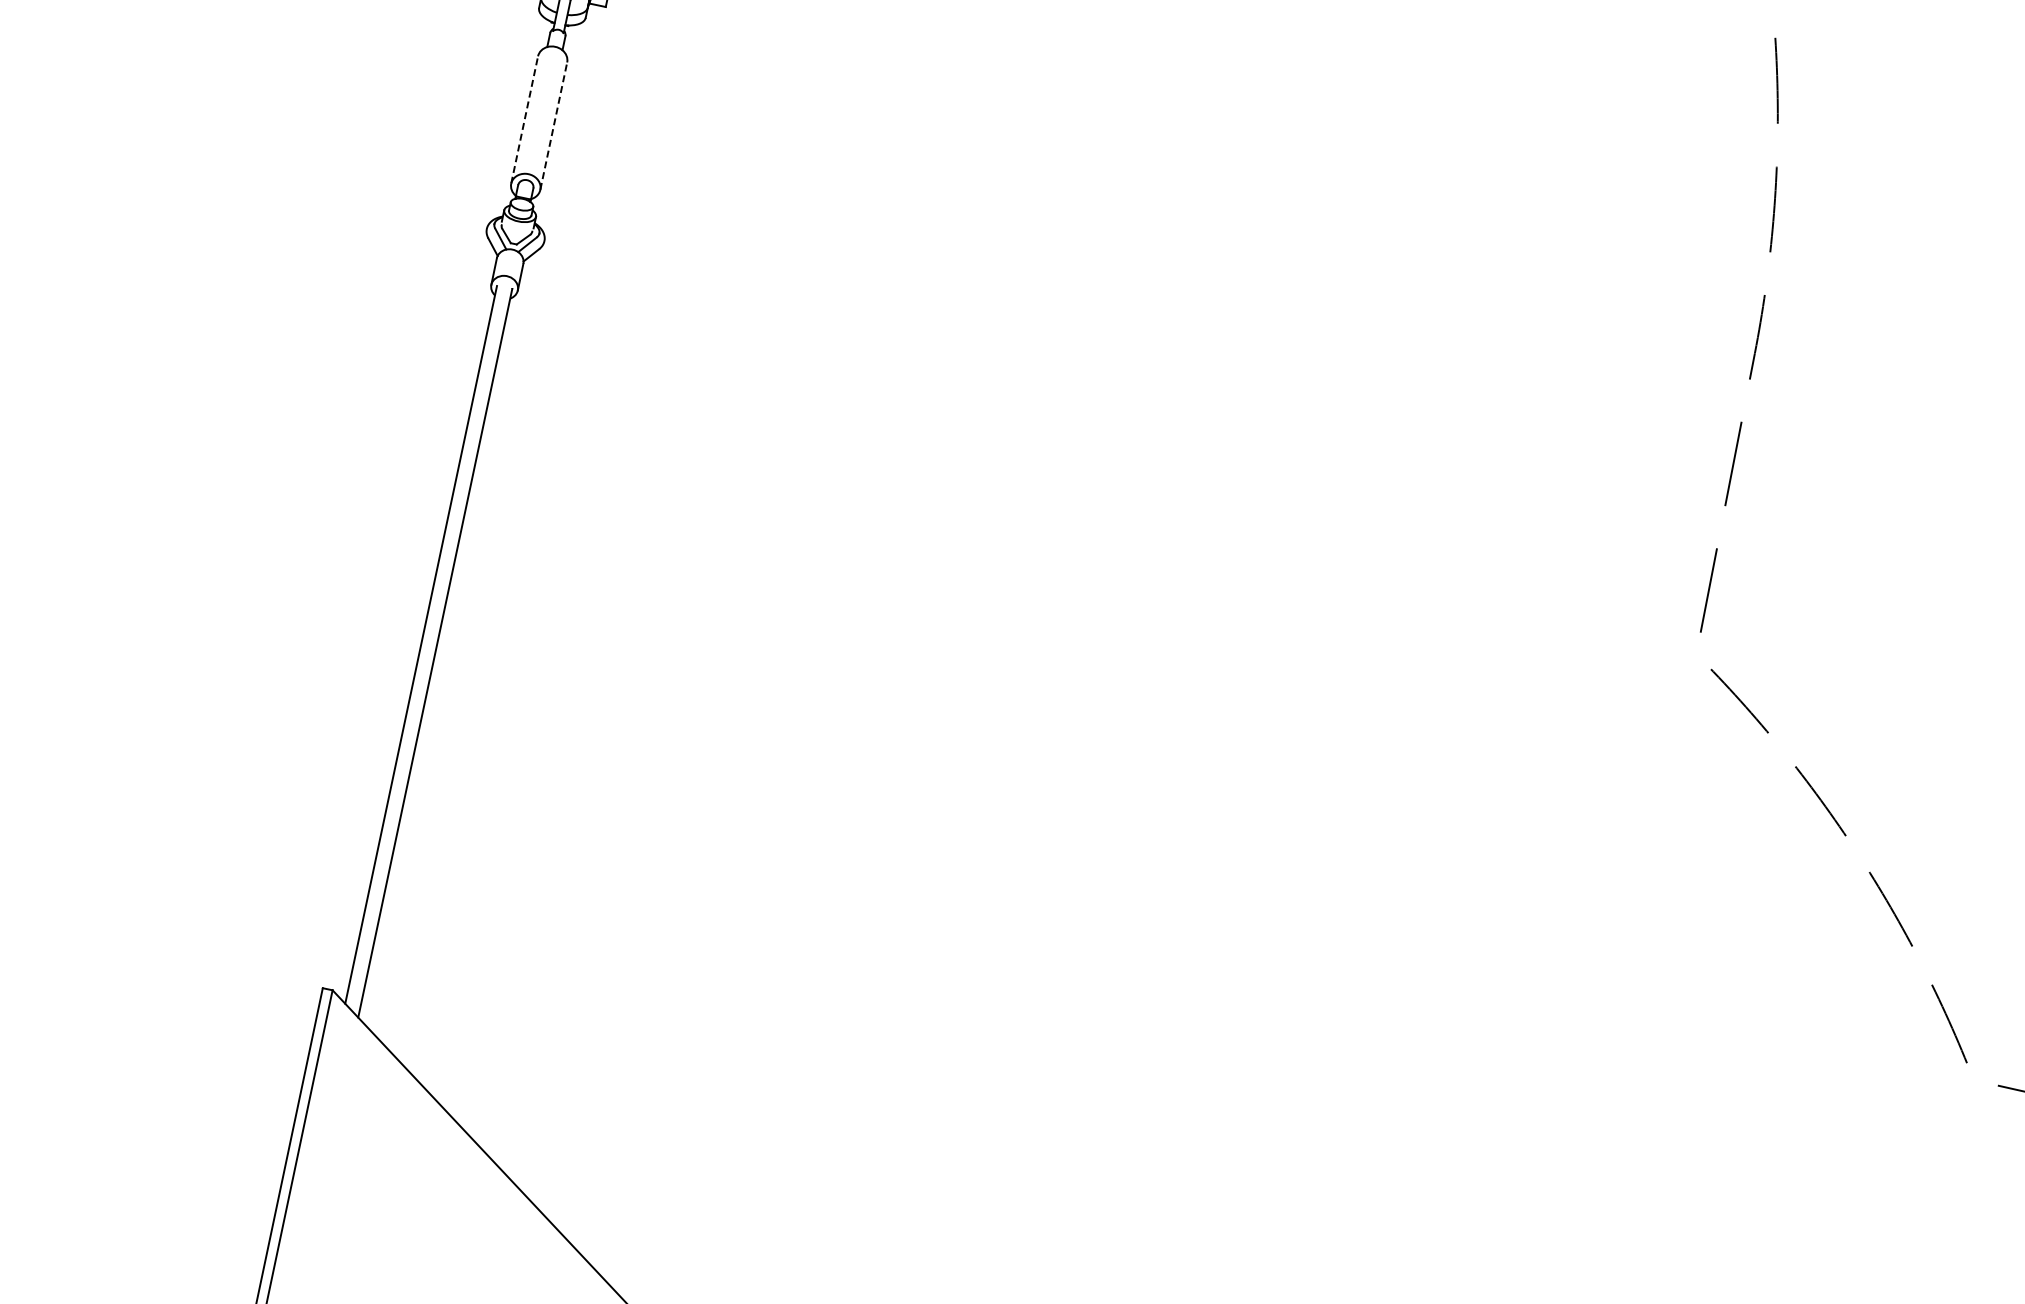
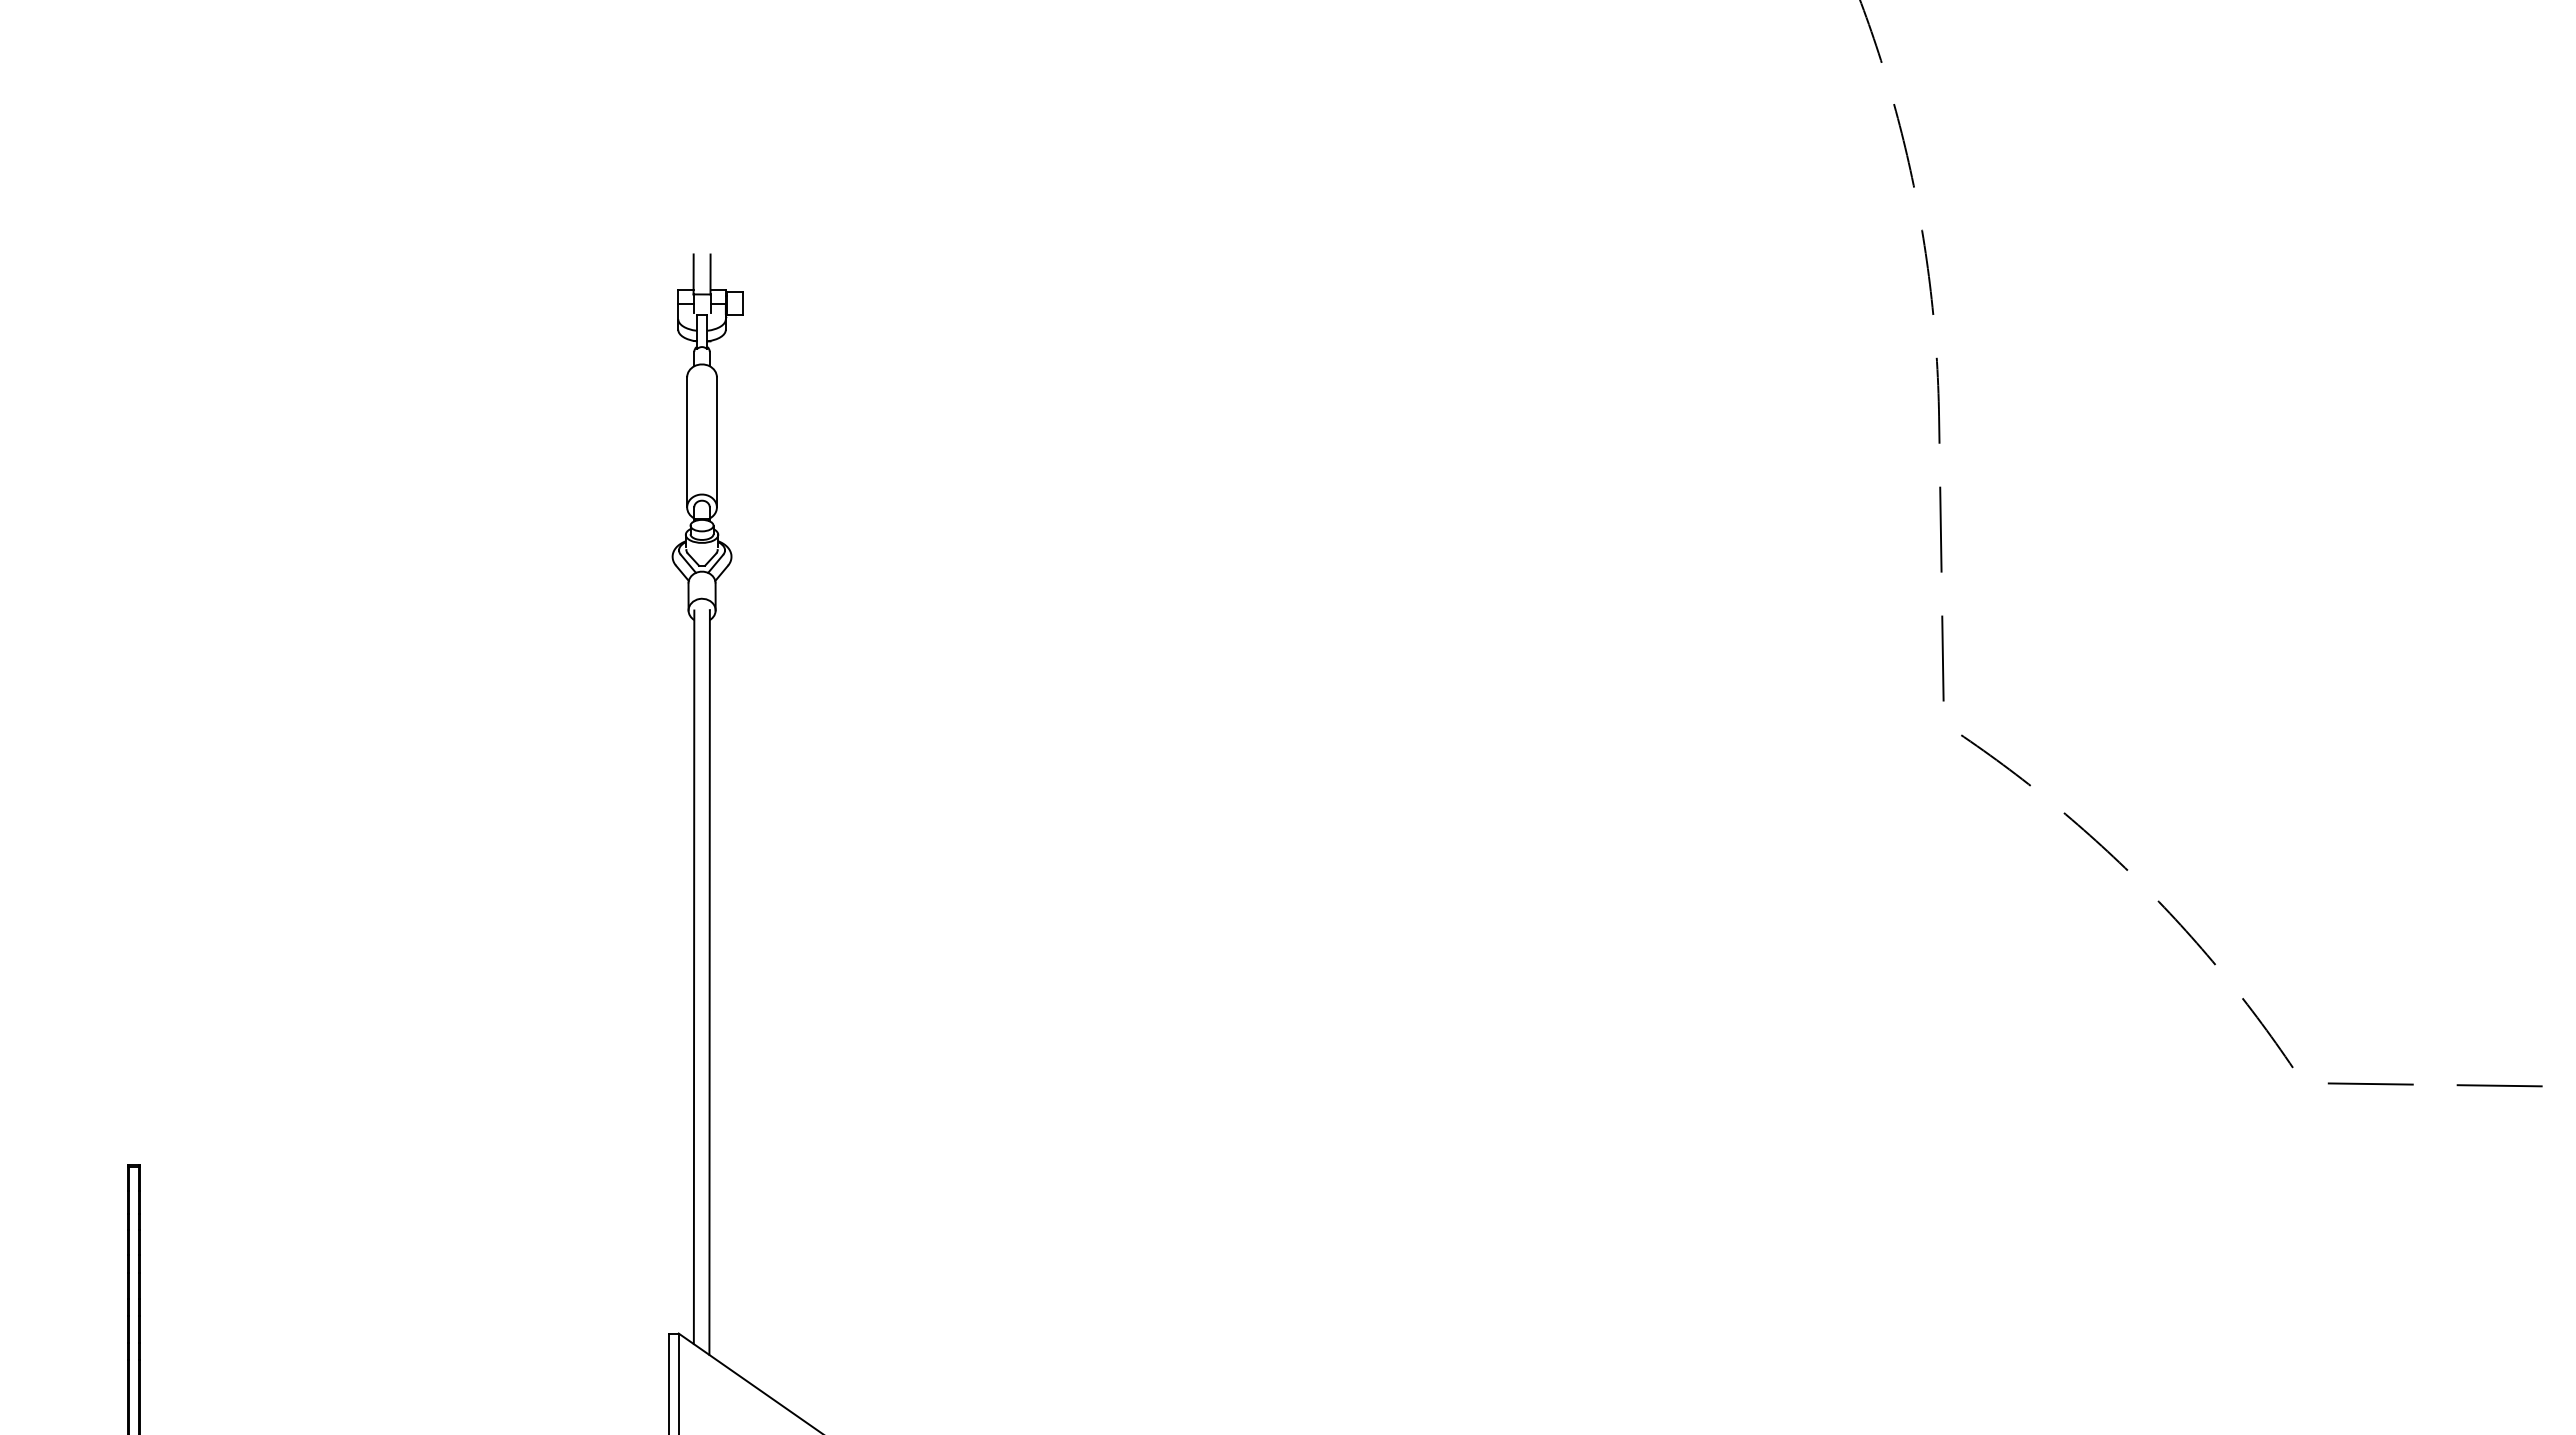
line: (525, 119) -> (687, 441), dashed -> solid
line: (553, 125) -> (716, 441), dashed -> solid

